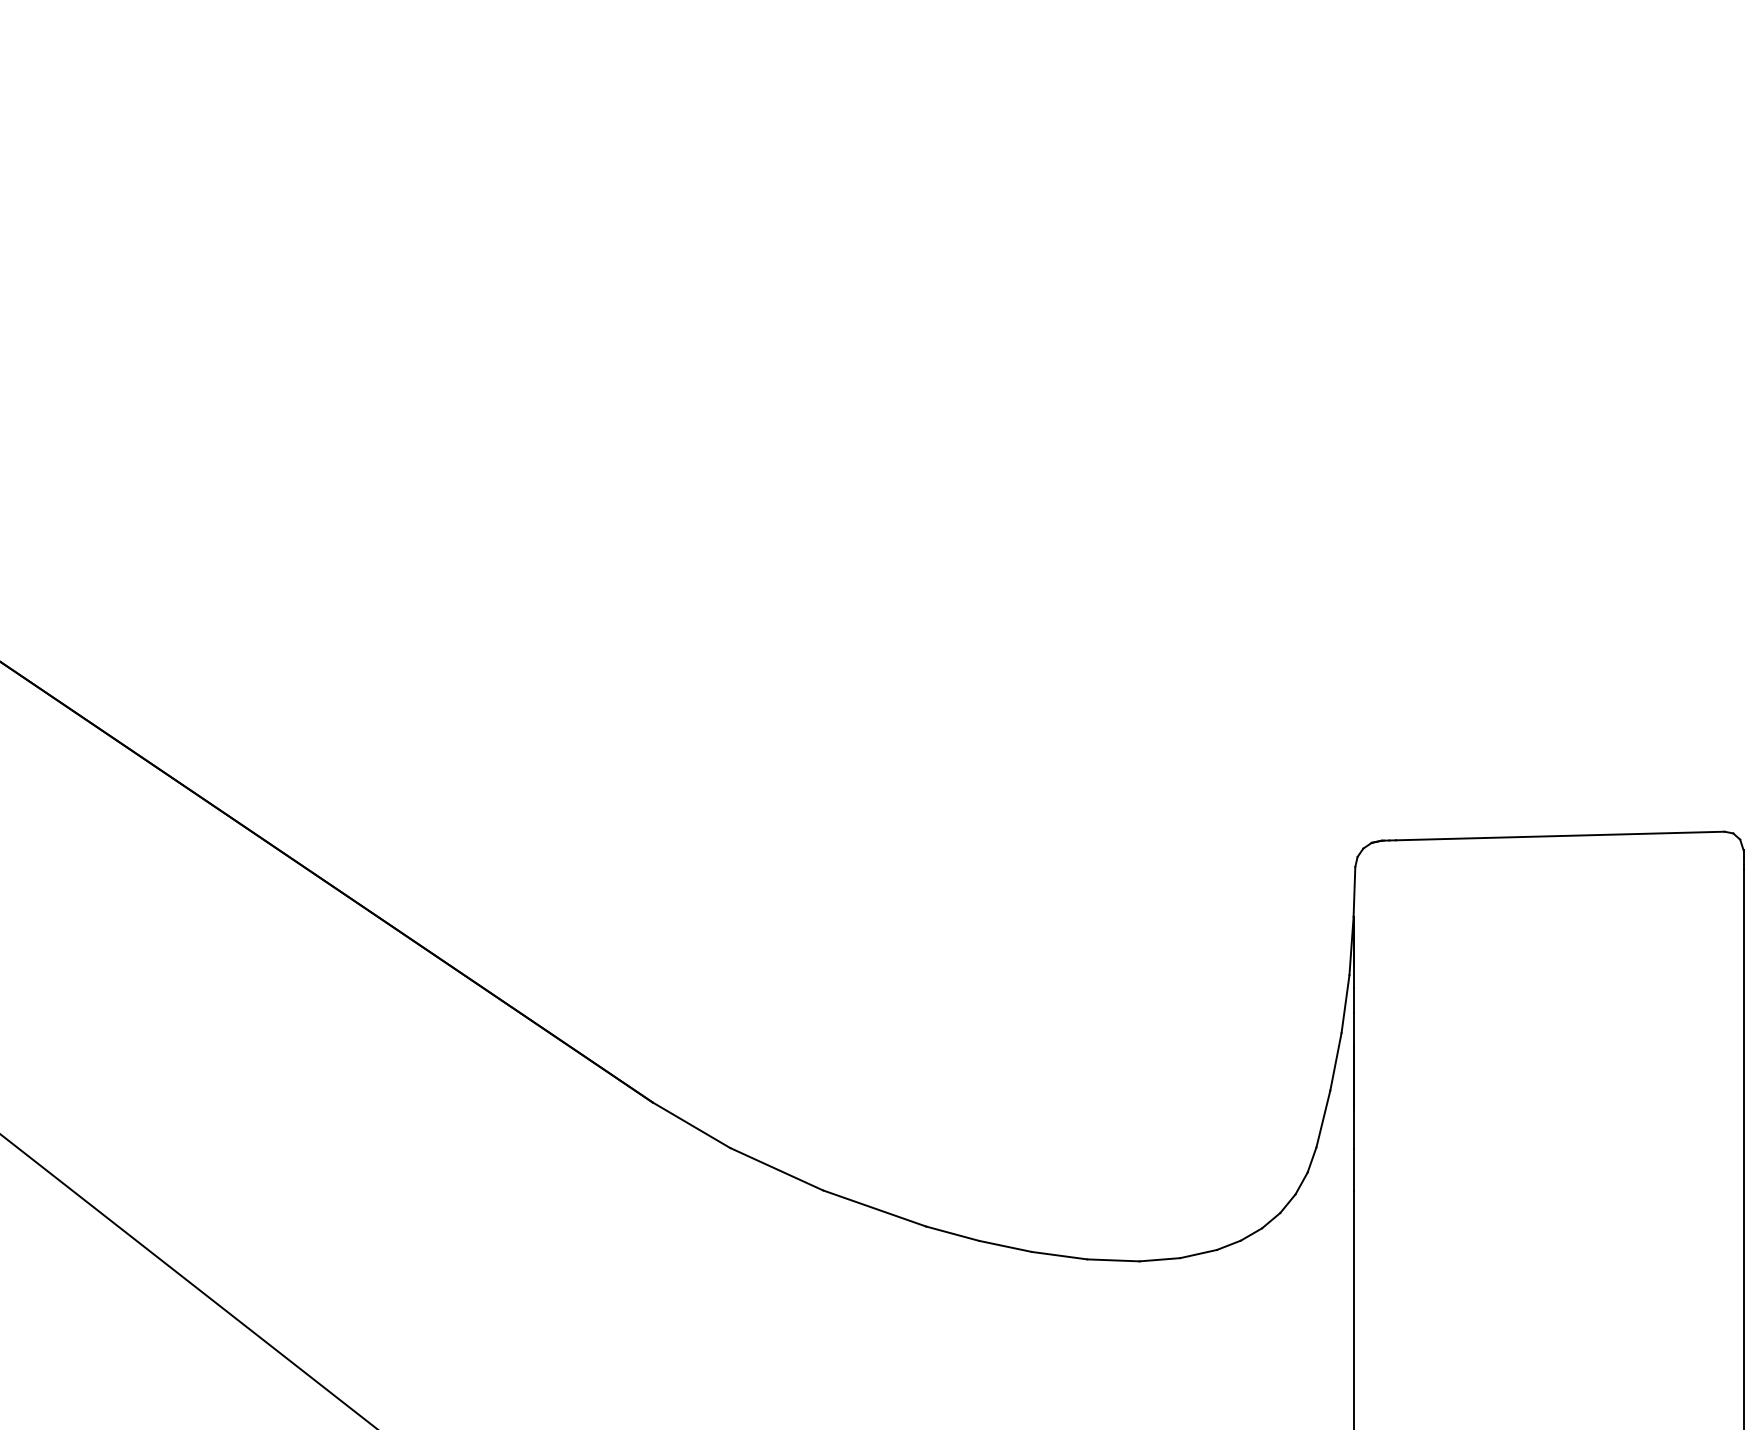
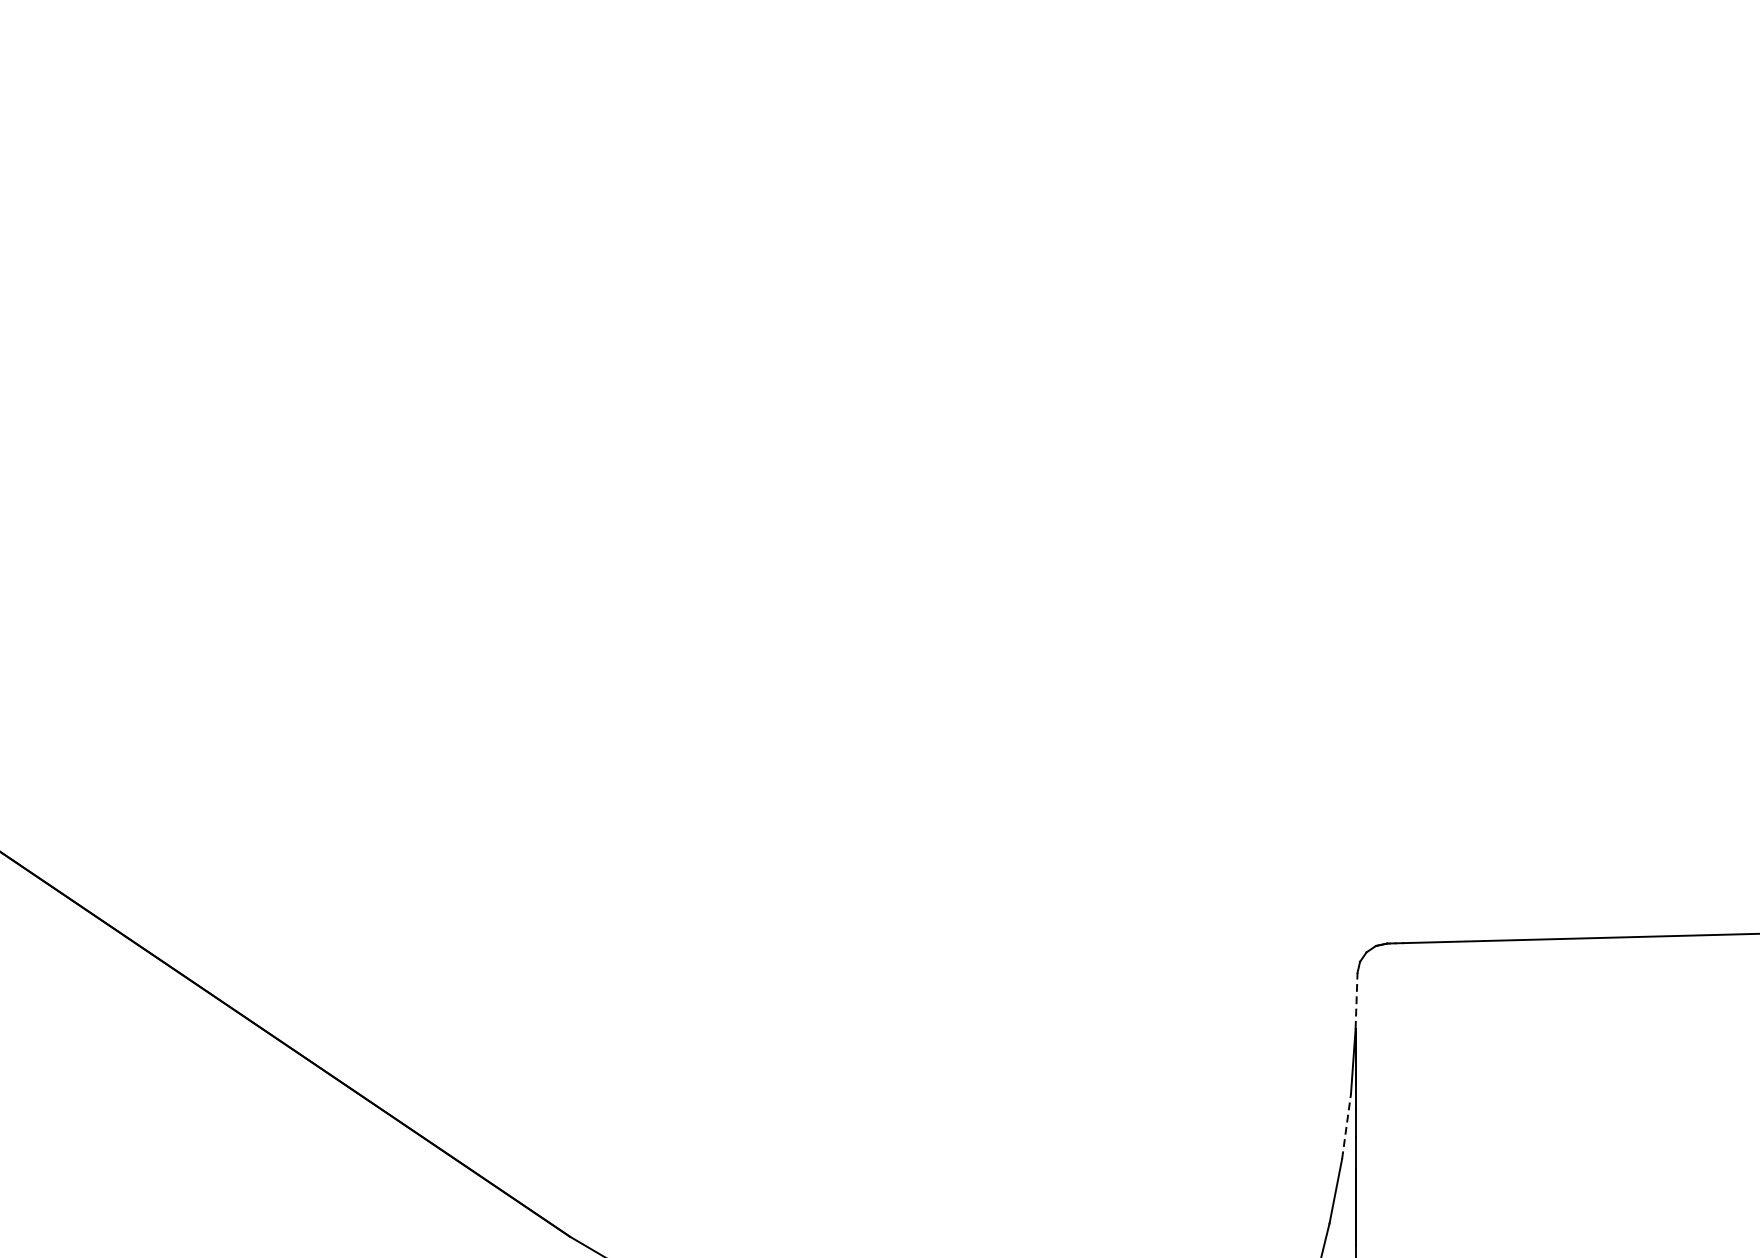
line: (1354, 891) -> (1356, 1000), solid -> dashed
line: (1345, 1003) -> (1346, 1125), solid -> dashed

